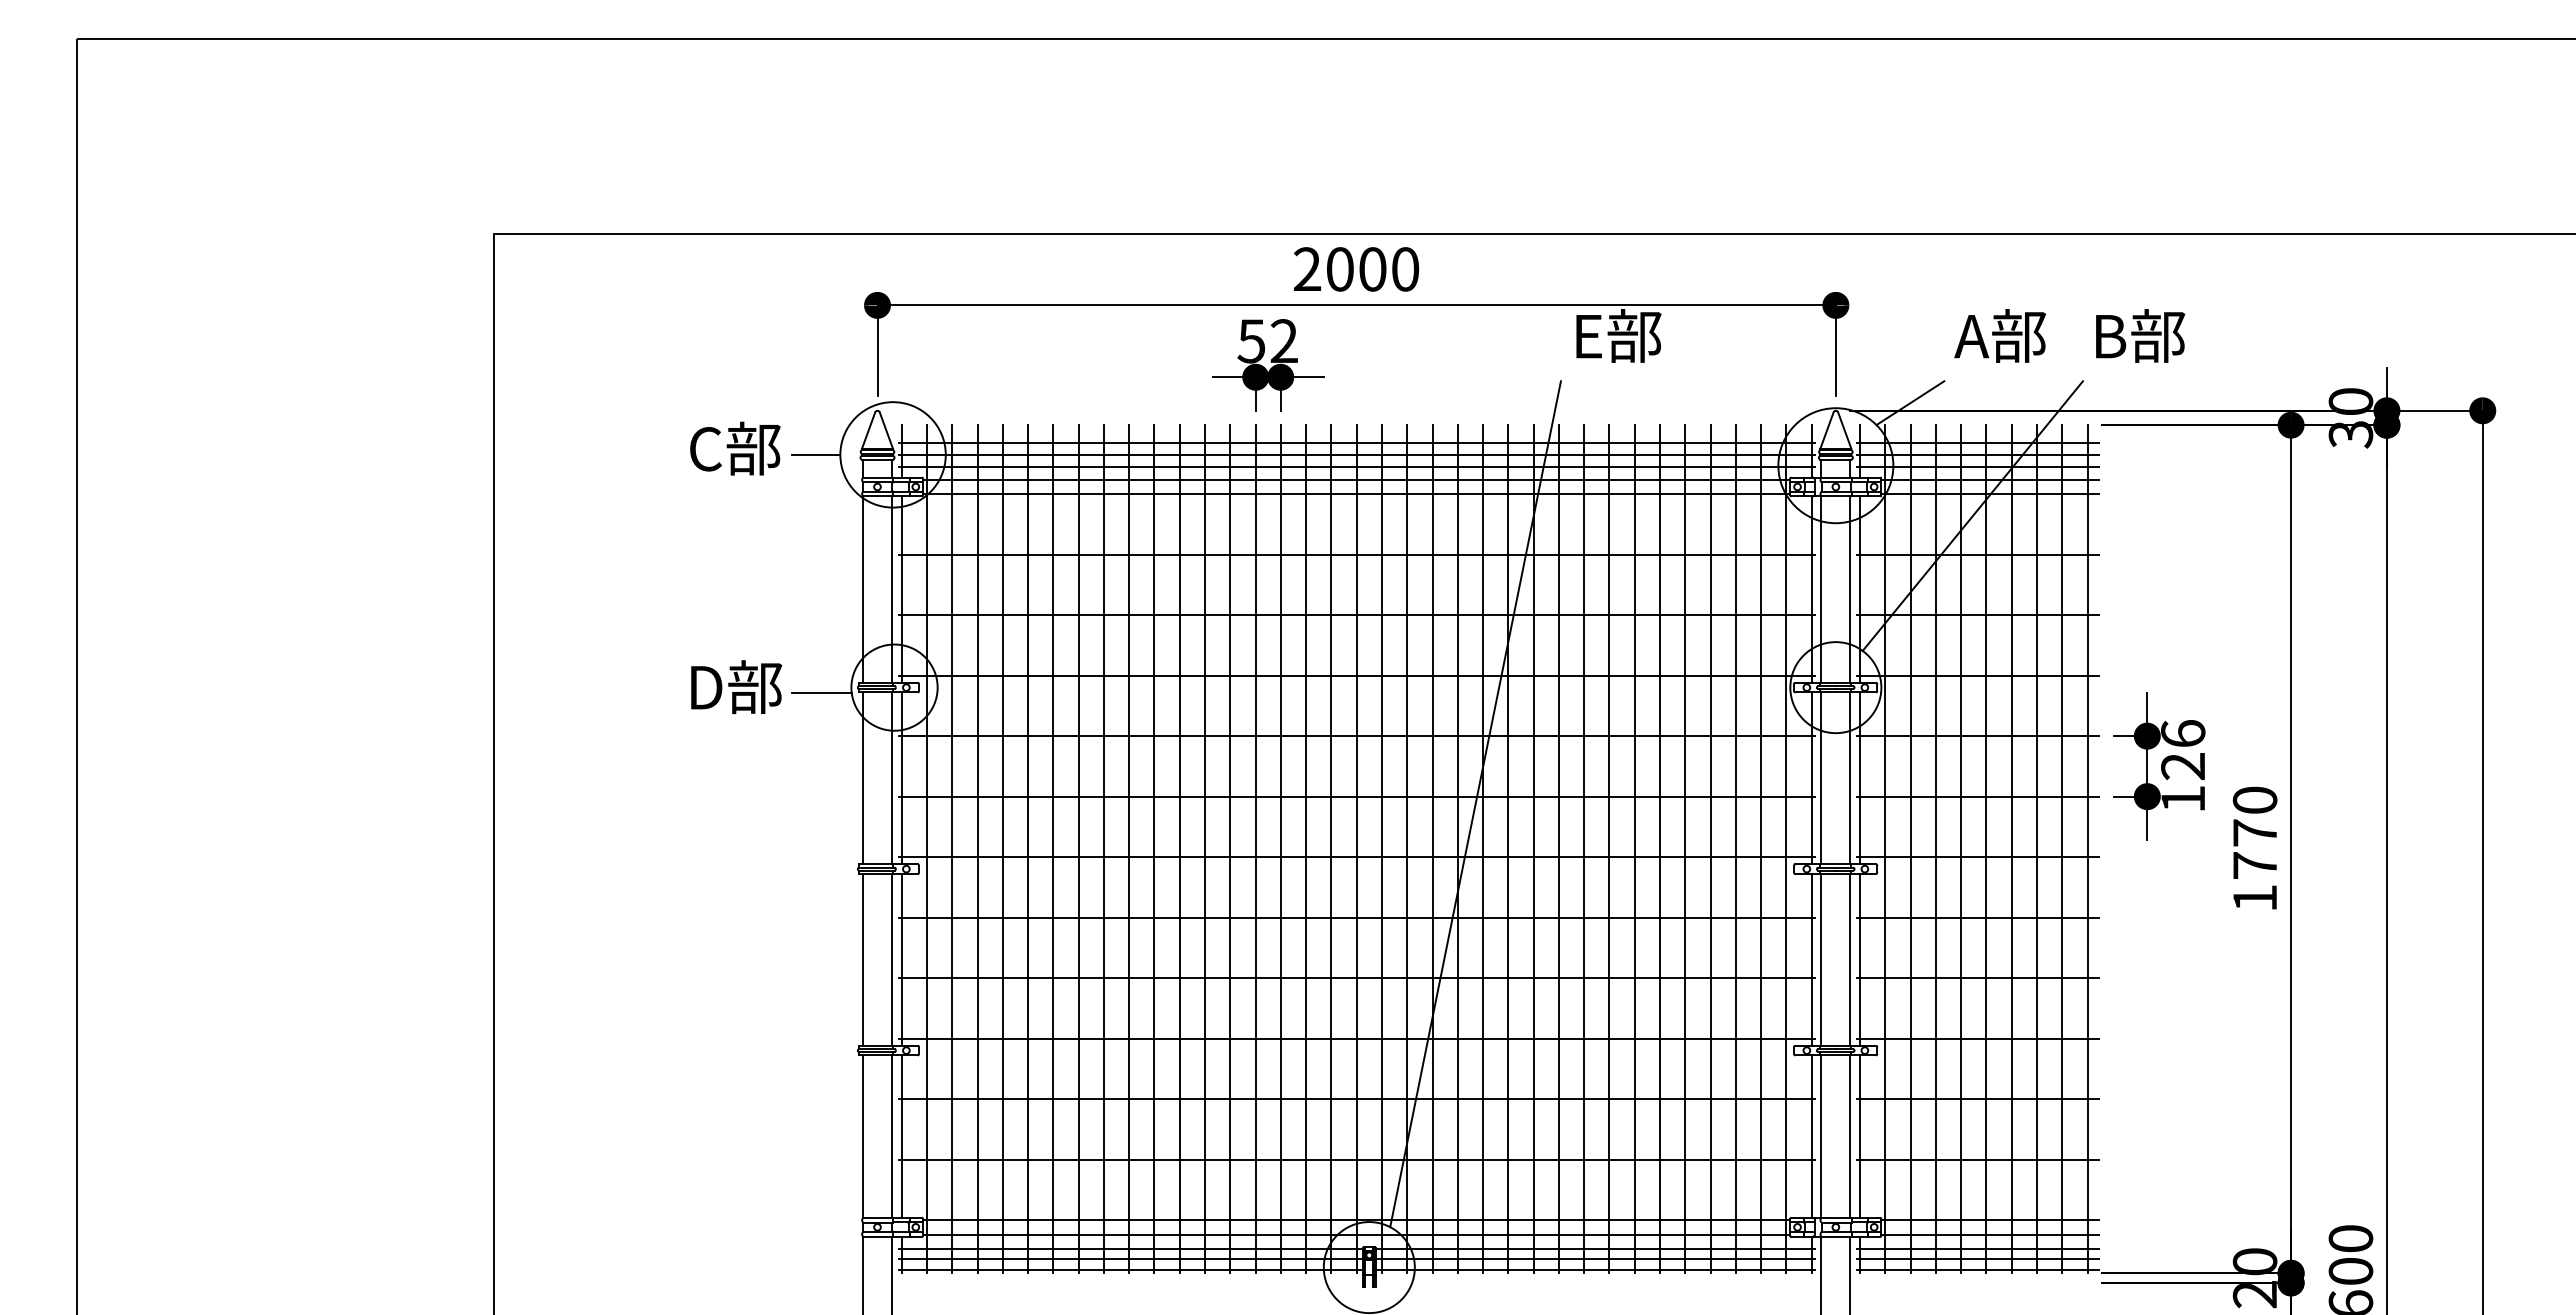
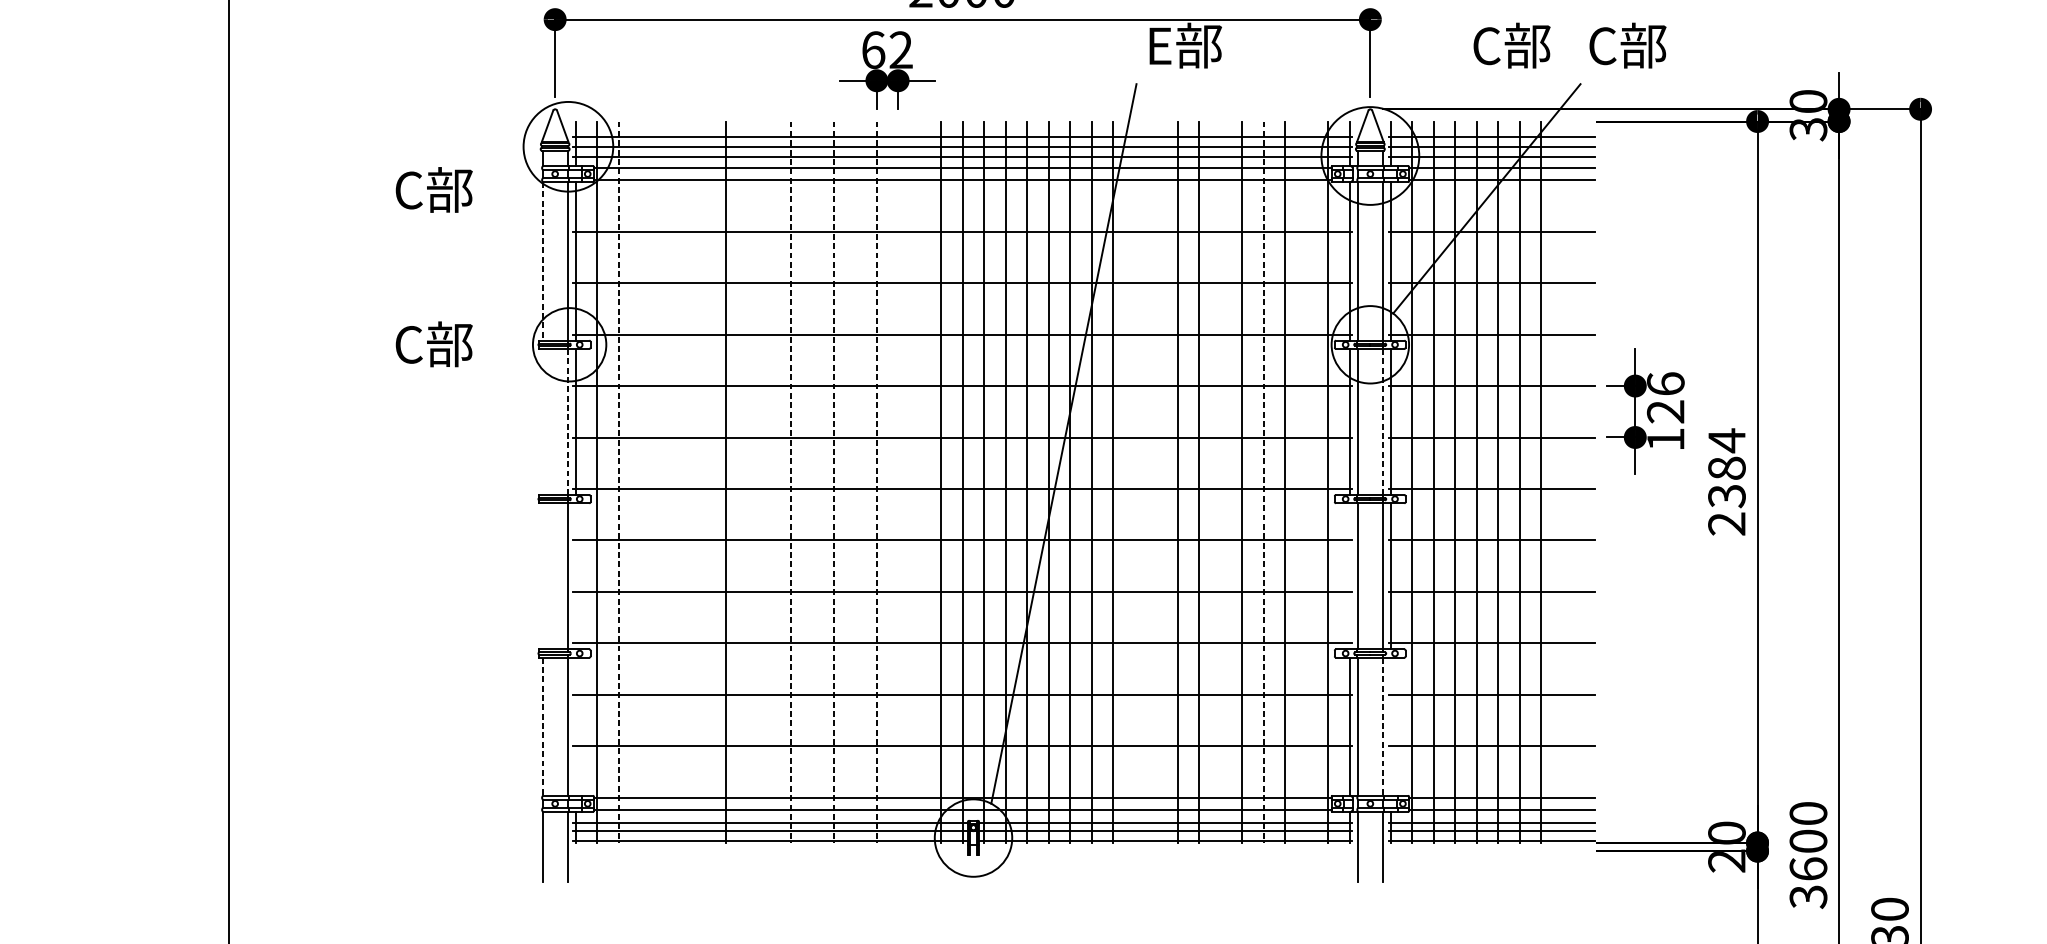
text: (2000, 335) -> (1510, 45), A部 -> C部
text: (2139, 335) -> (1628, 45), B部 -> C部
text: (1251, 341) -> (873, 50), 52 -> 62
line: (1910, 403) -> (1433, 103), removed
text: (735, 448) -> (434, 189), moved
line: (816, 454) -> (503, 146), removed
line: (863, 590) -> (543, 262), solid -> dashed
text: (736, 687) -> (435, 344), D部 -> C部
line: (821, 693) -> (507, 349), removed
line: (863, 778) -> (543, 422), removed
line: (892, 778) -> (567, 422), solid -> dashed
line: (1850, 778) -> (1382, 422), solid -> dashed
text: (2254, 848) -> (1726, 481), 1770 -> 2384
line: (952, 849) -> (618, 482), solid -> dashed
line: (977, 849) -> (640, 482), removed
line: (1002, 849) -> (661, 482), removed
line: (1028, 849) -> (683, 482), removed
line: (1053, 849) -> (704, 482), removed
line: (1103, 849) -> (747, 482), removed
line: (1129, 849) -> (769, 482), removed
line: (1154, 849) -> (790, 482), solid -> dashed
line: (1179, 849) -> (812, 482), removed
line: (1205, 849) -> (834, 482), solid -> dashed
line: (1230, 849) -> (855, 482), removed
line: (1255, 849) -> (876, 482), solid -> dashed
line: (1280, 849) -> (897, 482), removed
line: (1306, 849) -> (920, 482), removed
line: (1558, 849) -> (1134, 482), removed
line: (1584, 849) -> (1156, 482), removed
line: (1660, 849) -> (1221, 482), removed
line: (1710, 849) -> (1263, 482), solid -> dashed
line: (1761, 849) -> (1307, 482), removed
line: (2062, 849) -> (1563, 482), removed
line: (2087, 849) -> (1584, 482), removed
line: (863, 959) -> (543, 576), removed
line: (901, 959) -> (575, 576), removed
line: (1811, 959) -> (1349, 576), removed
line: (901, 1136) -> (575, 726), removed
line: (1860, 1136) -> (1391, 726), removed
line: (863, 1137) -> (543, 727), solid -> dashed
line: (1850, 1137) -> (1382, 727), solid -> dashed

